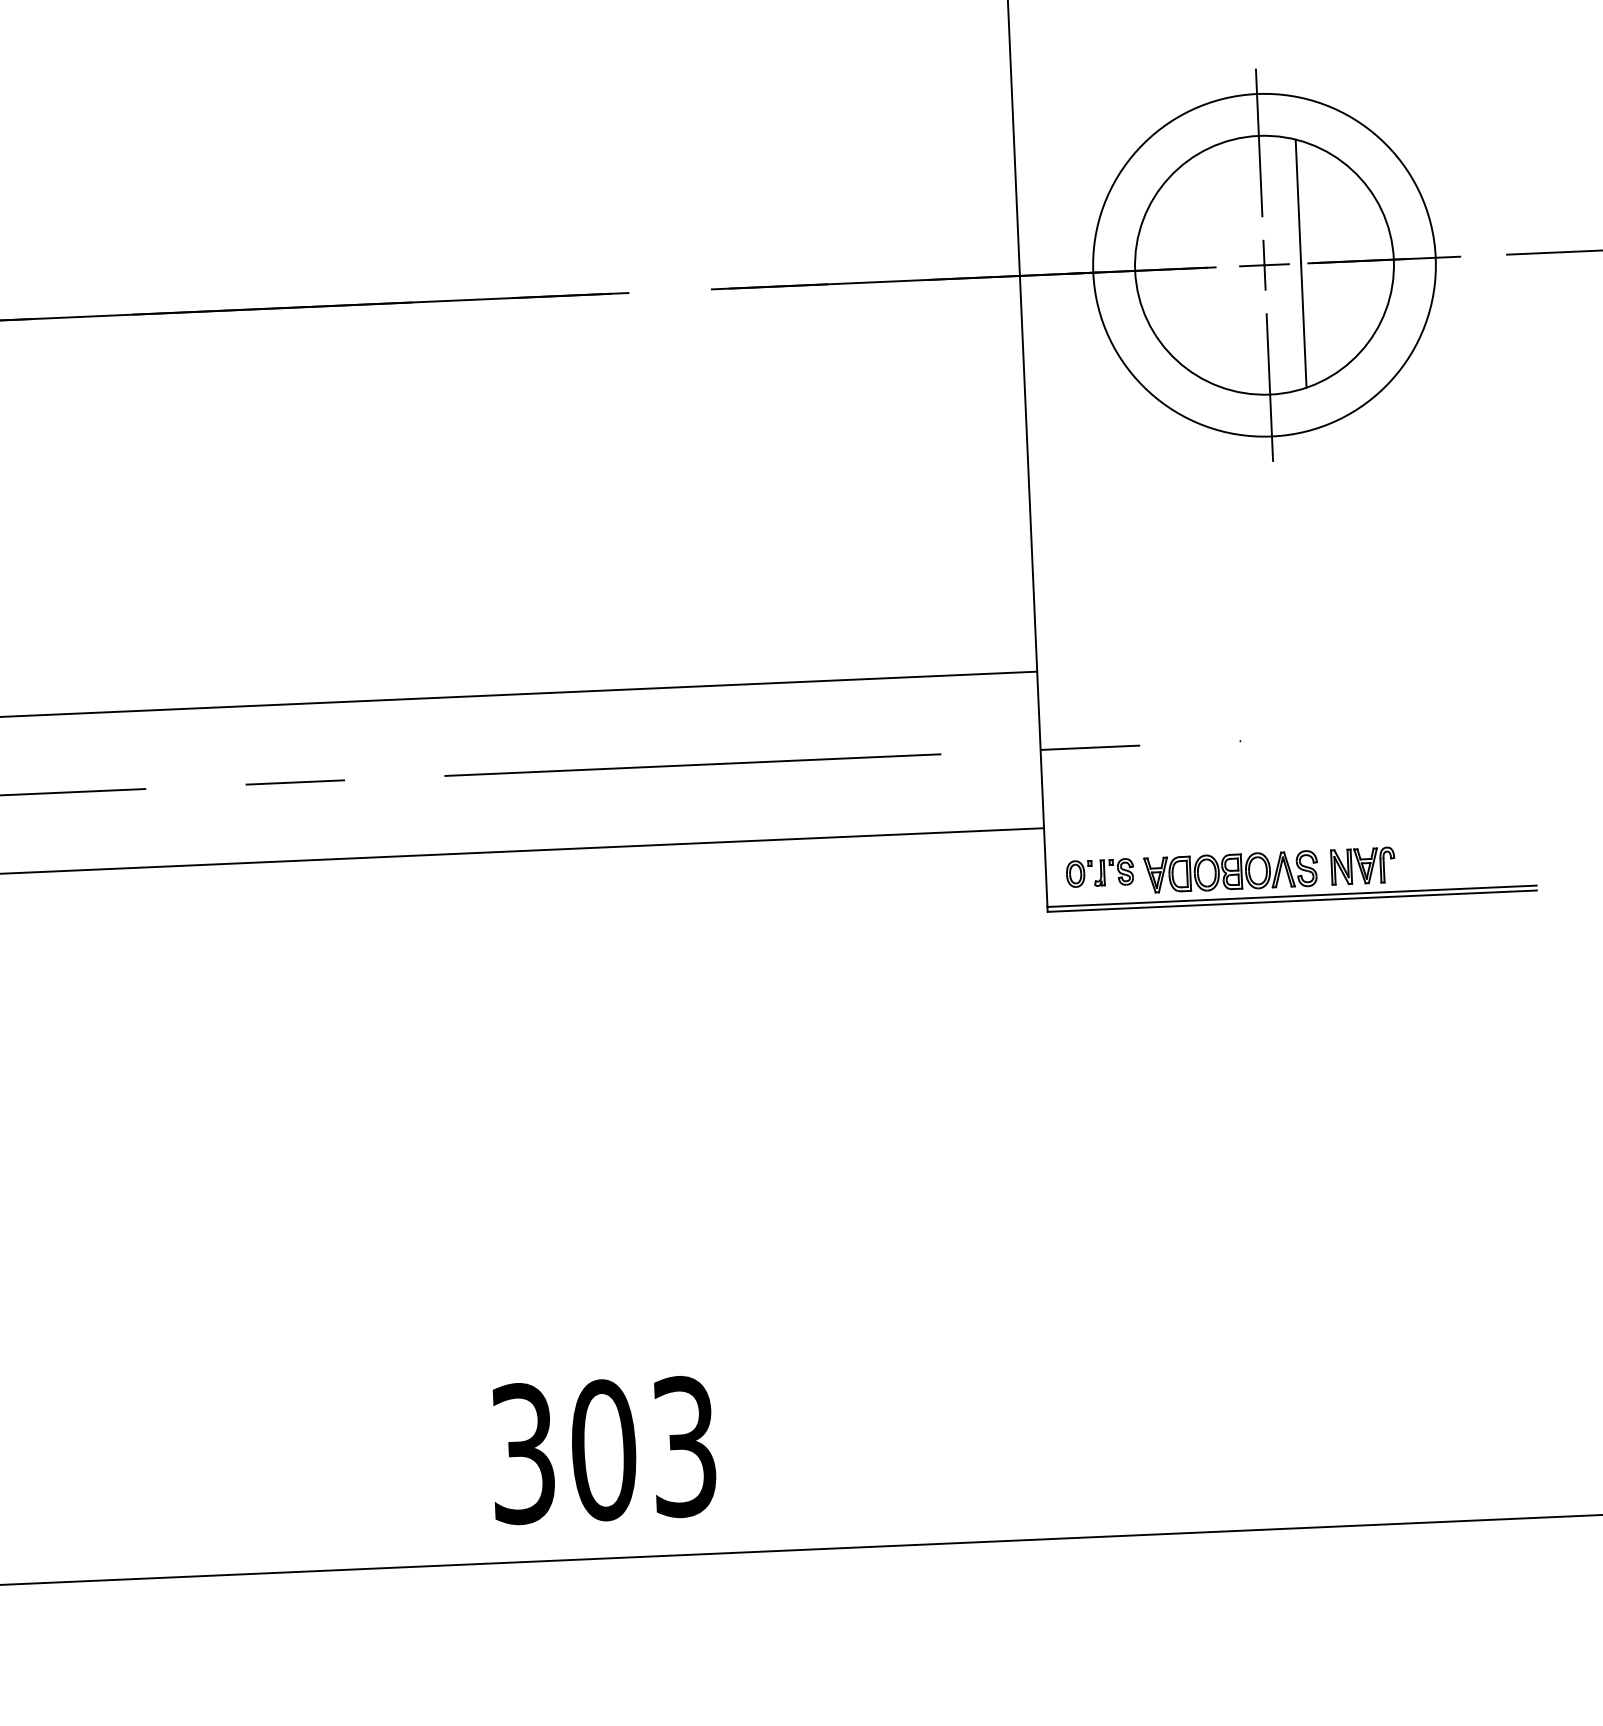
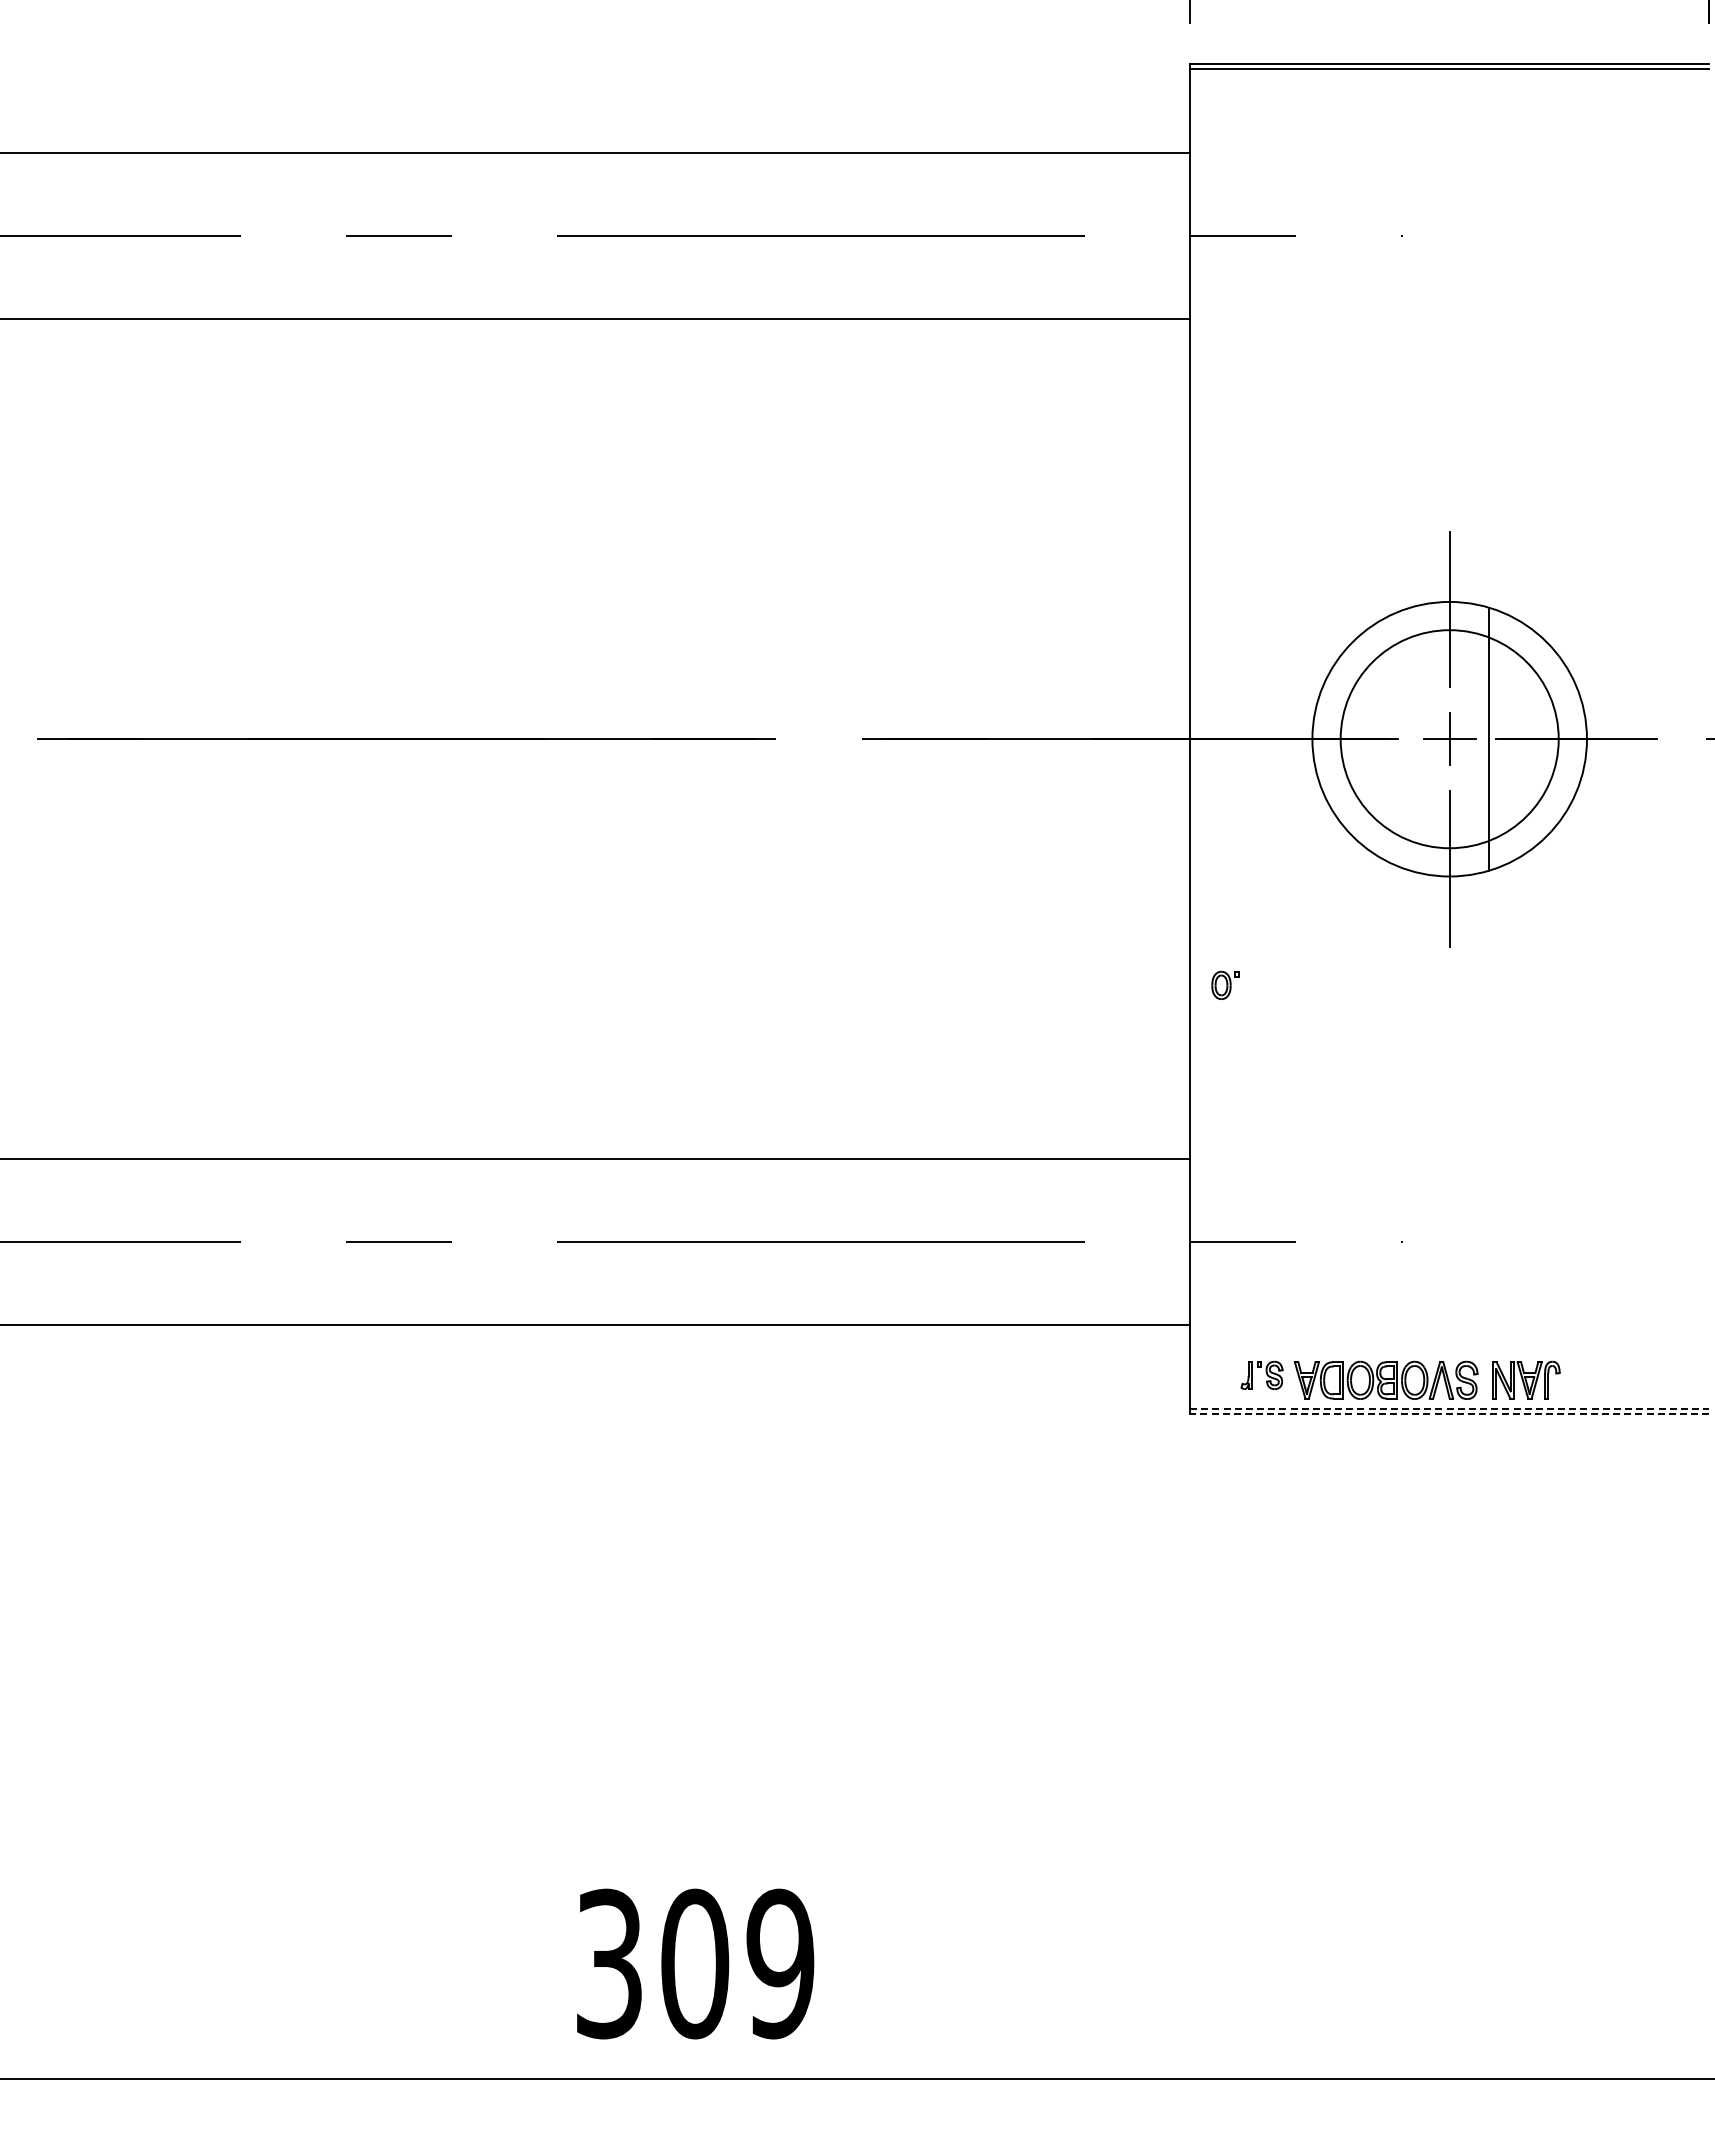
circle: (1264, 264) -> (1449, 738), size x0.6
part: (1079, 873) -> (1225, 984), moved
line: (1291, 895) -> (1449, 1408), solid -> dashed
line: (1292, 901) -> (1449, 1414), solid -> dashed
text: (684, 1446) -> (780, 1963), 303 -> 309

